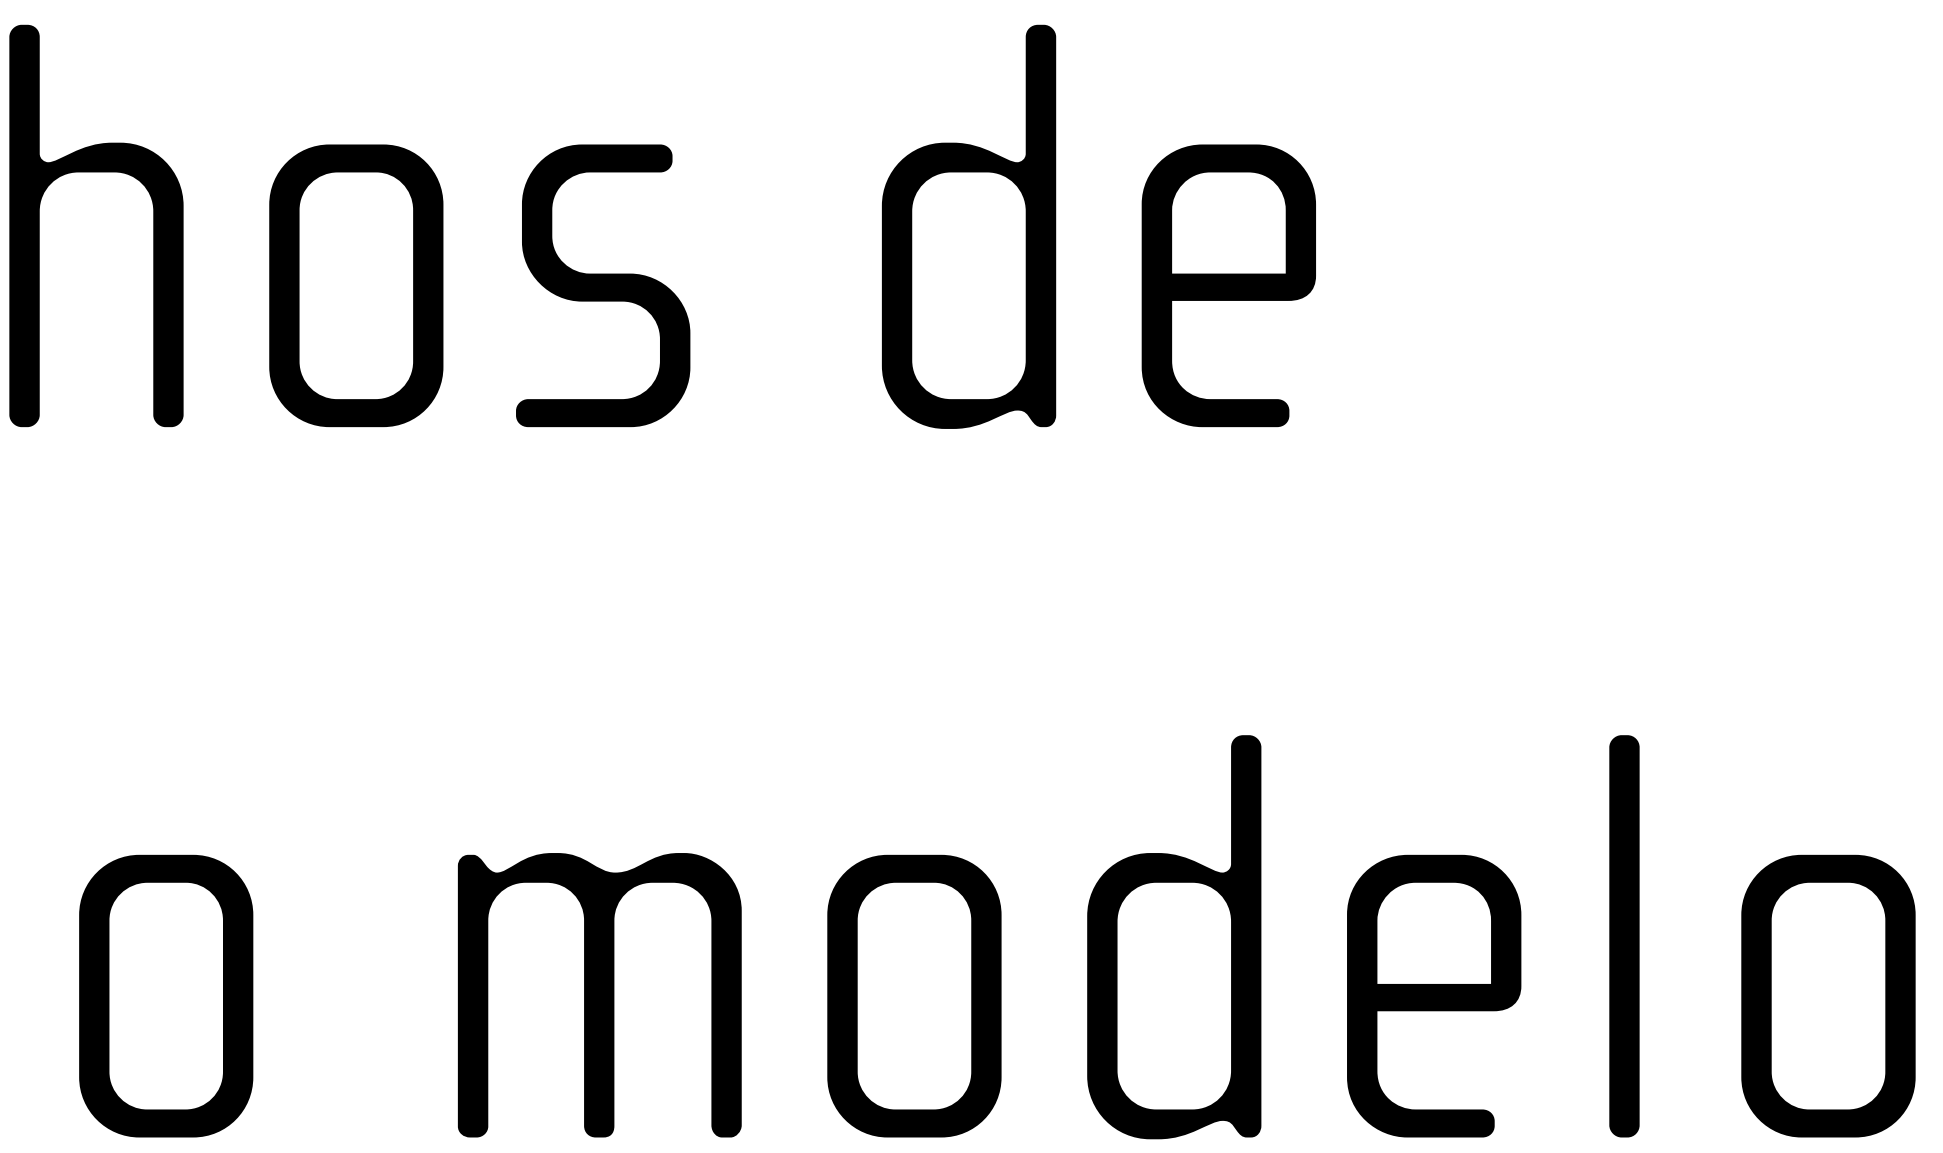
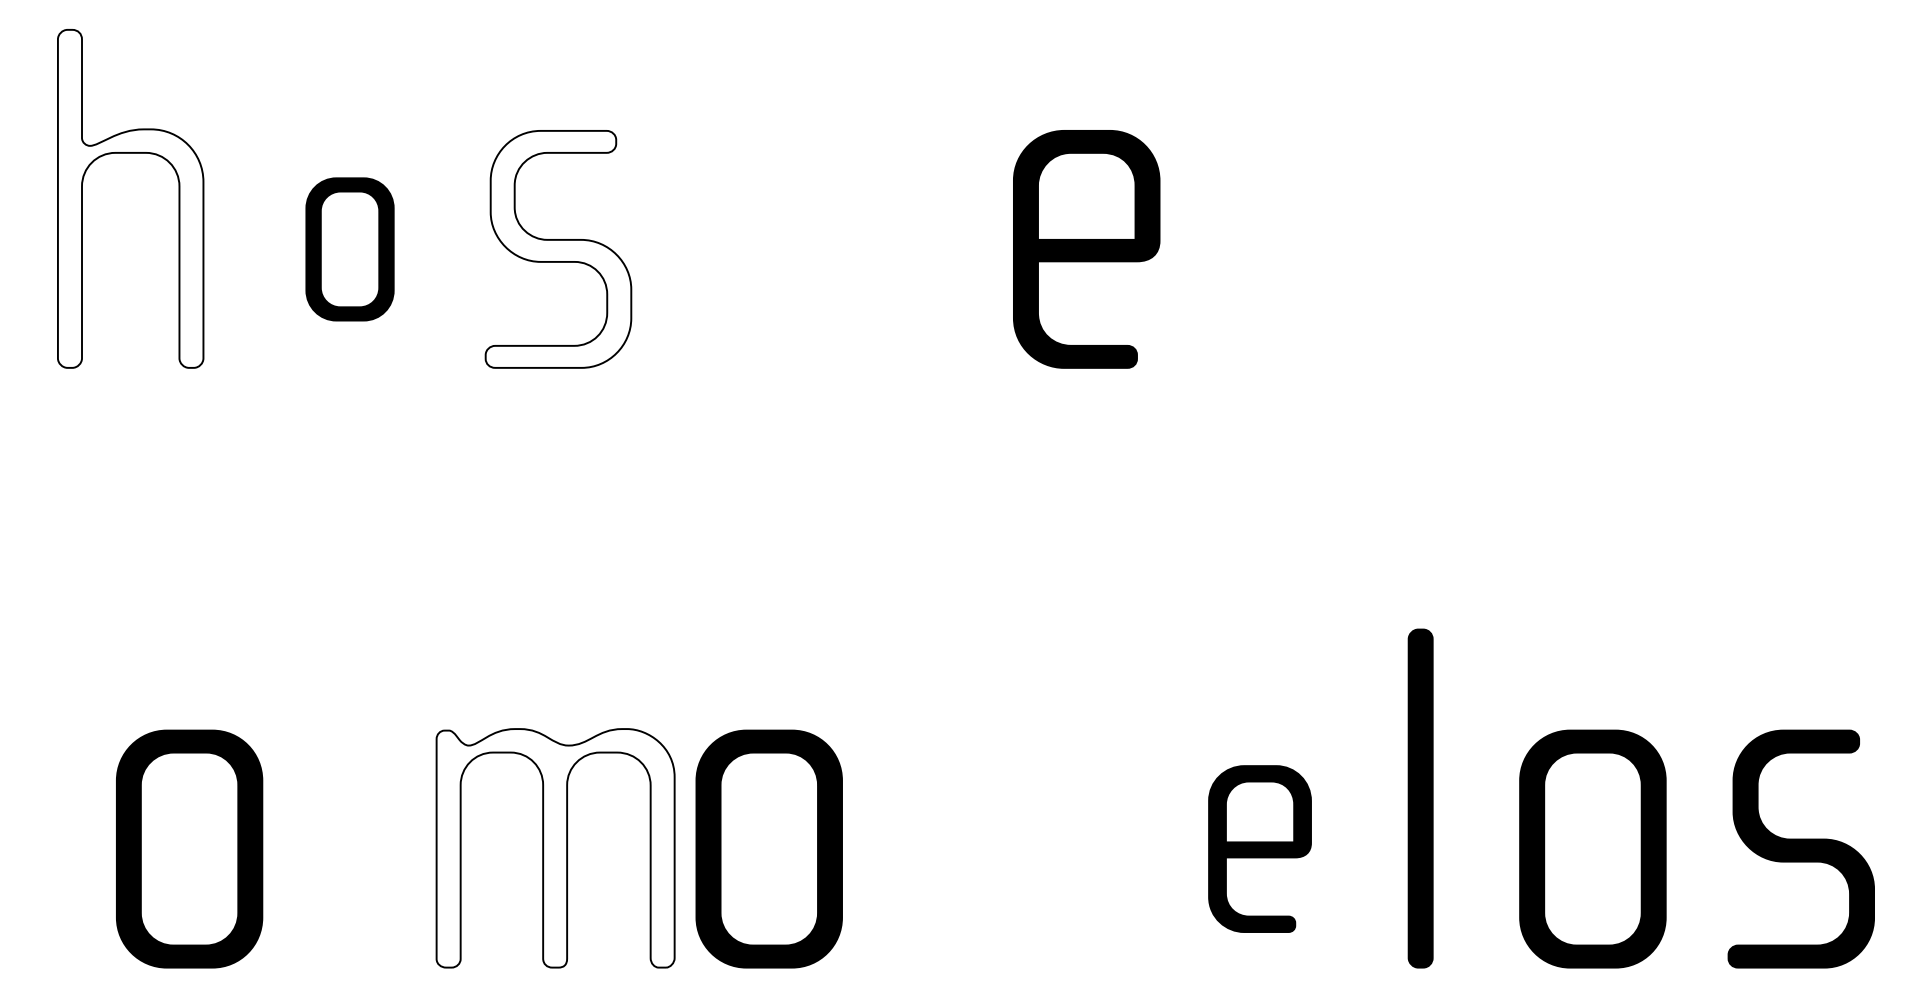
fill: (96, 225) -> (130, 198), removed
part: (968, 226) -> (866, 199), removed
fill: (603, 284) -> (558, 248), removed
part: (355, 285) -> (349, 249), size x0.6
part: (1174, 936) -> (1040, 798), removed
fill: (599, 995) -> (555, 848), removed
part: (913, 995) -> (768, 848), moved
part: (1433, 995) -> (1259, 848), size x0.7

